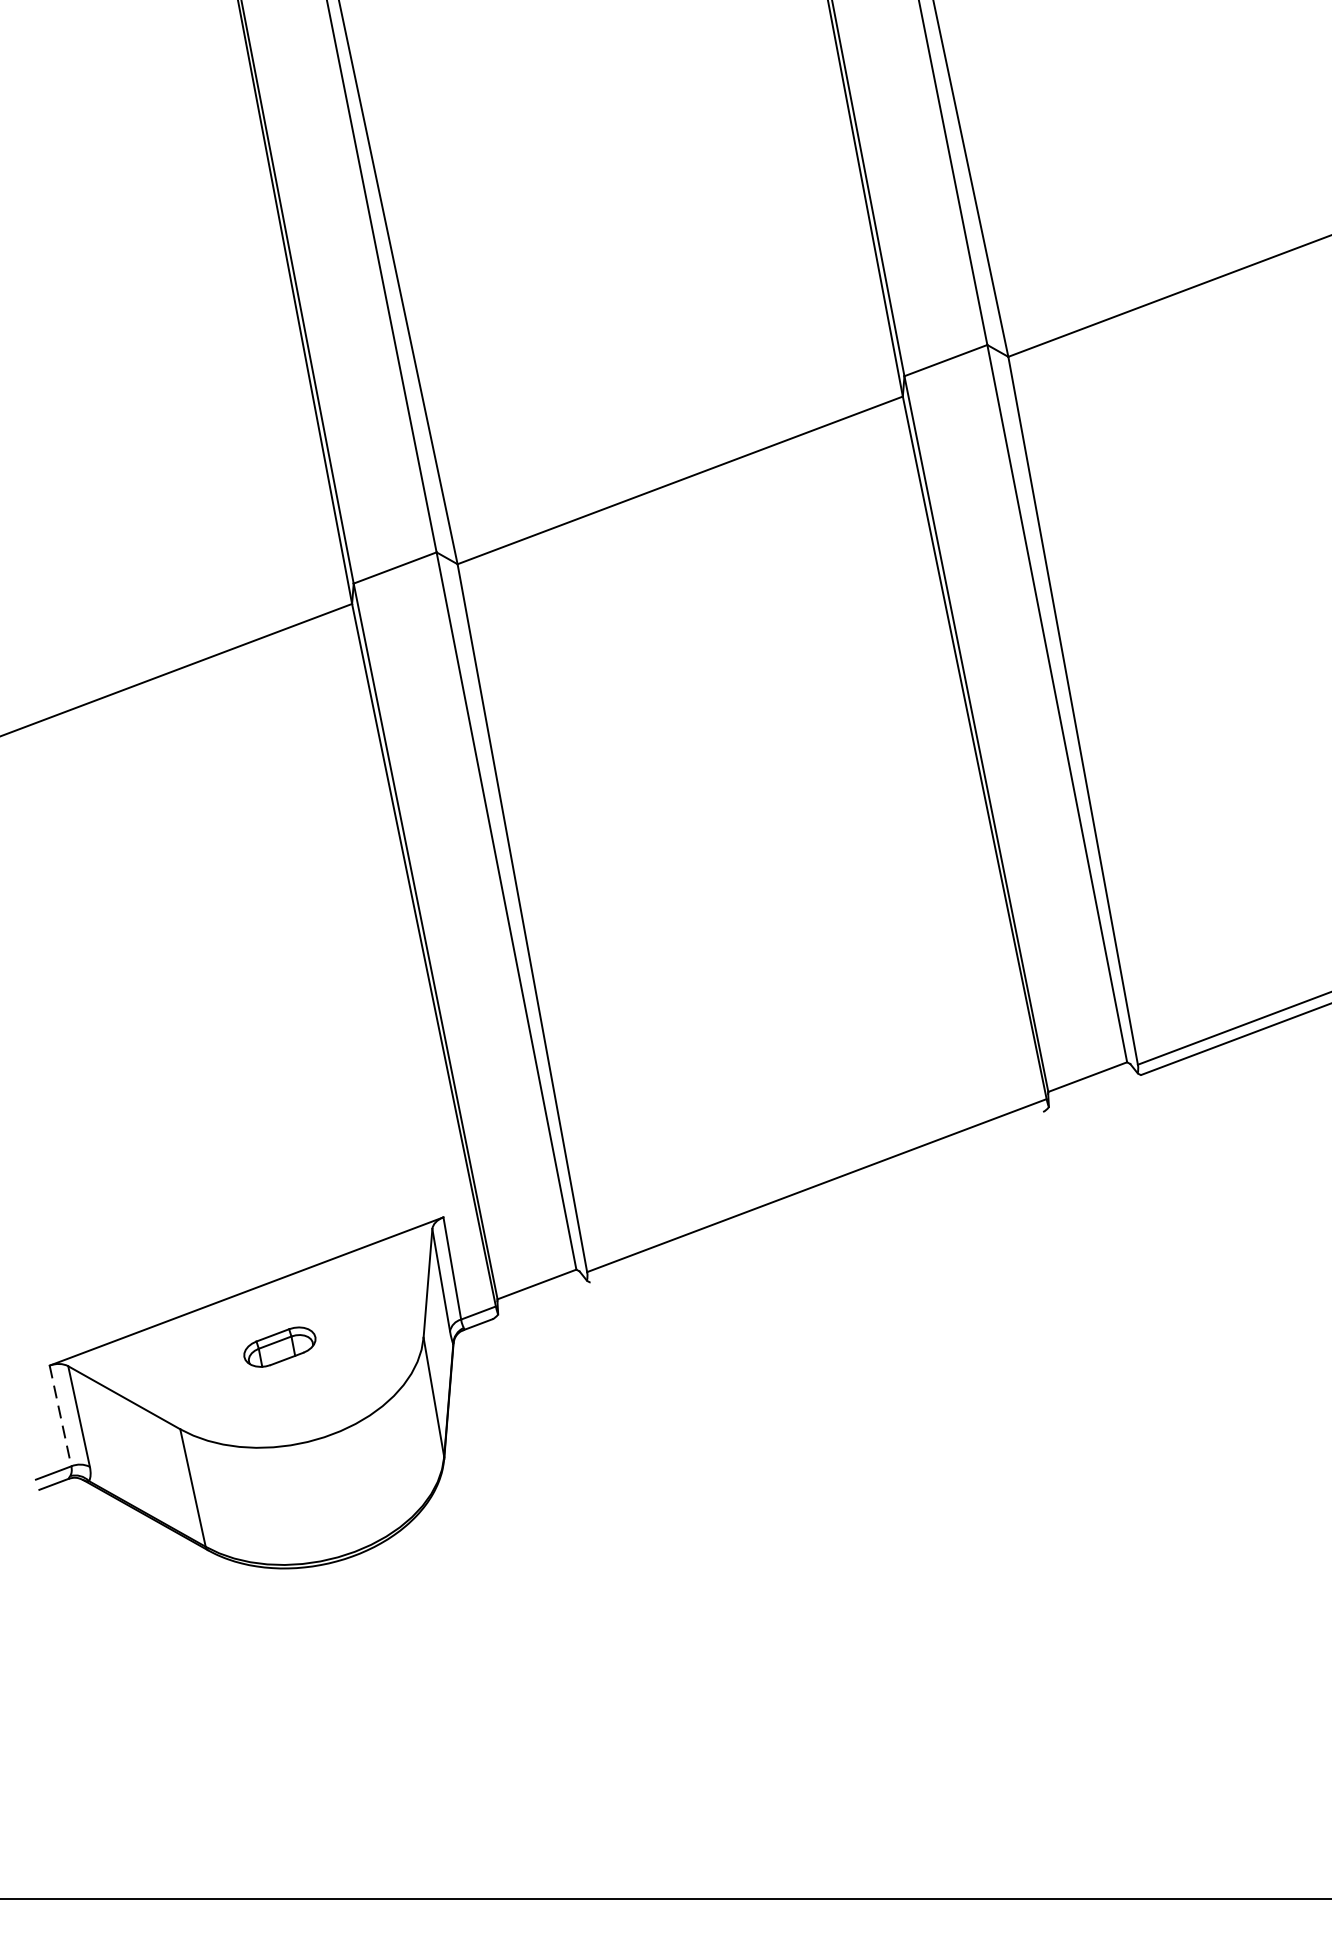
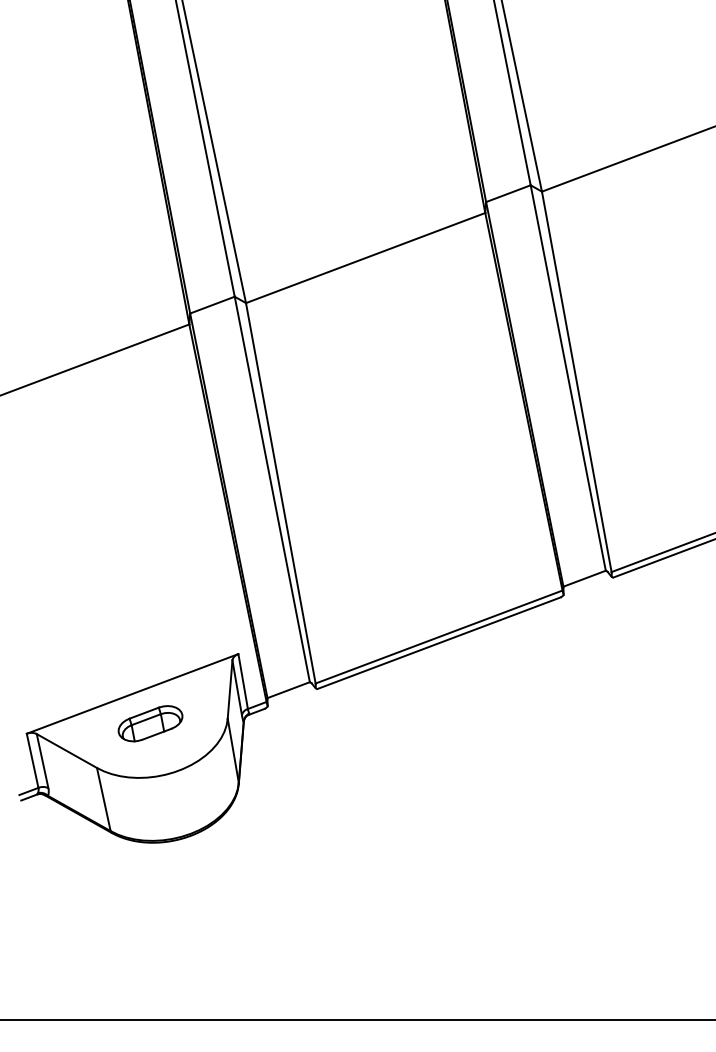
line: (815, 1195) -> (438, 642), added
part: (279, 1346) -> (150, 723), size x1.67
line: (60, 1415) -> (32, 760), dashed -> solid

